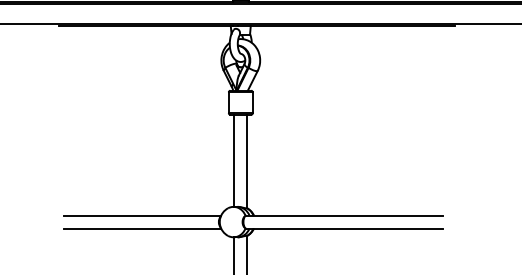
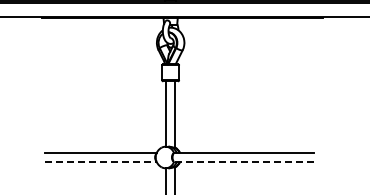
line: (143, 229) -> (101, 162), solid -> dashed
line: (344, 229) -> (244, 162), solid -> dashed

